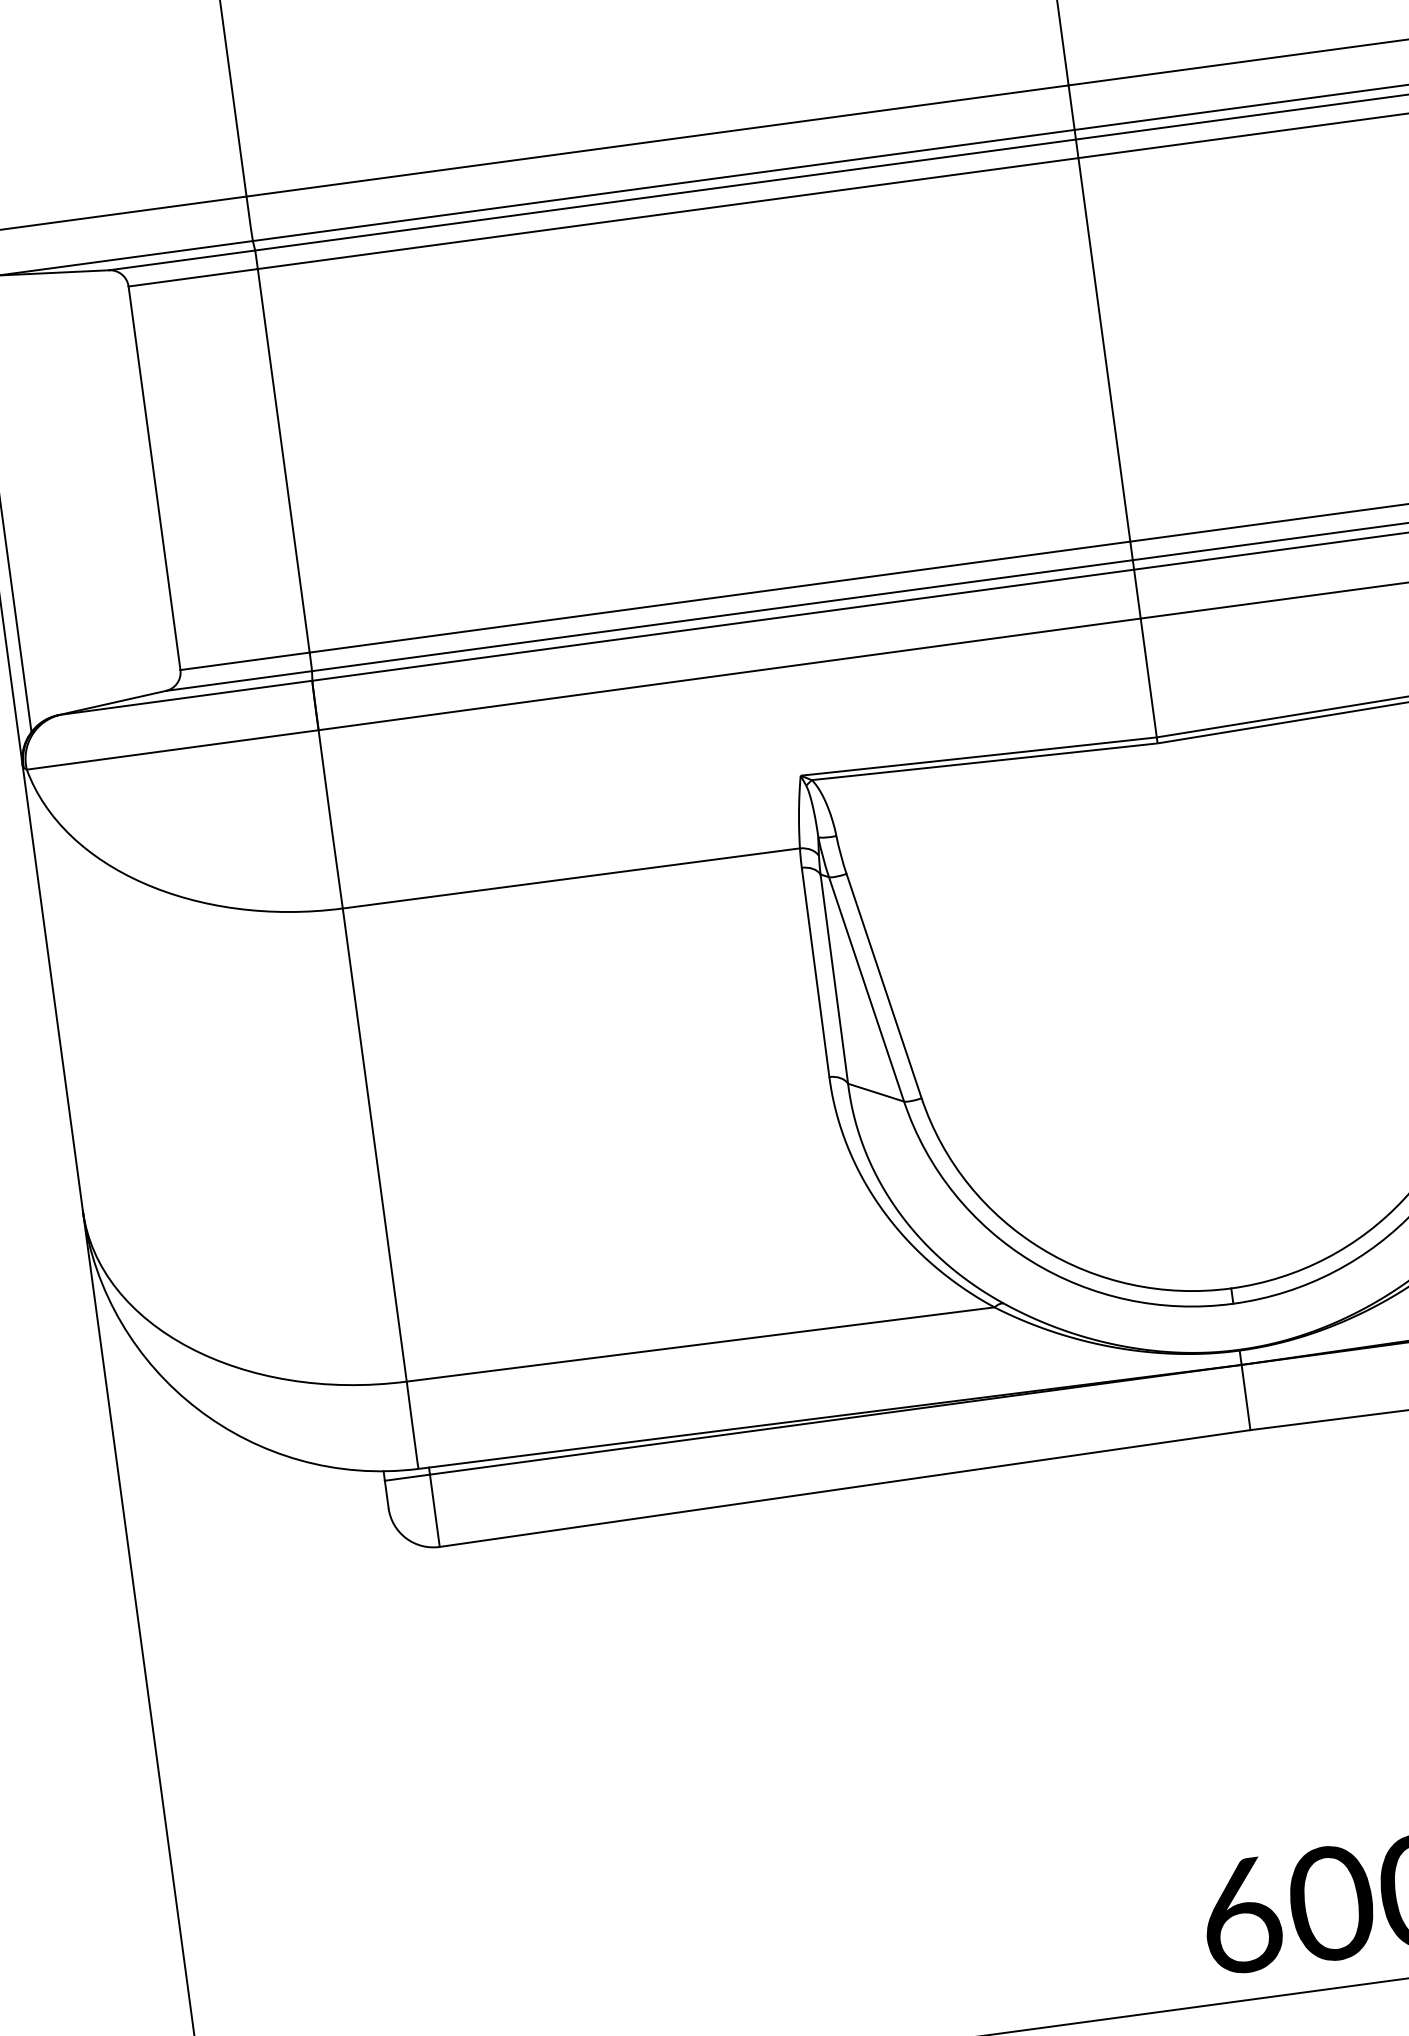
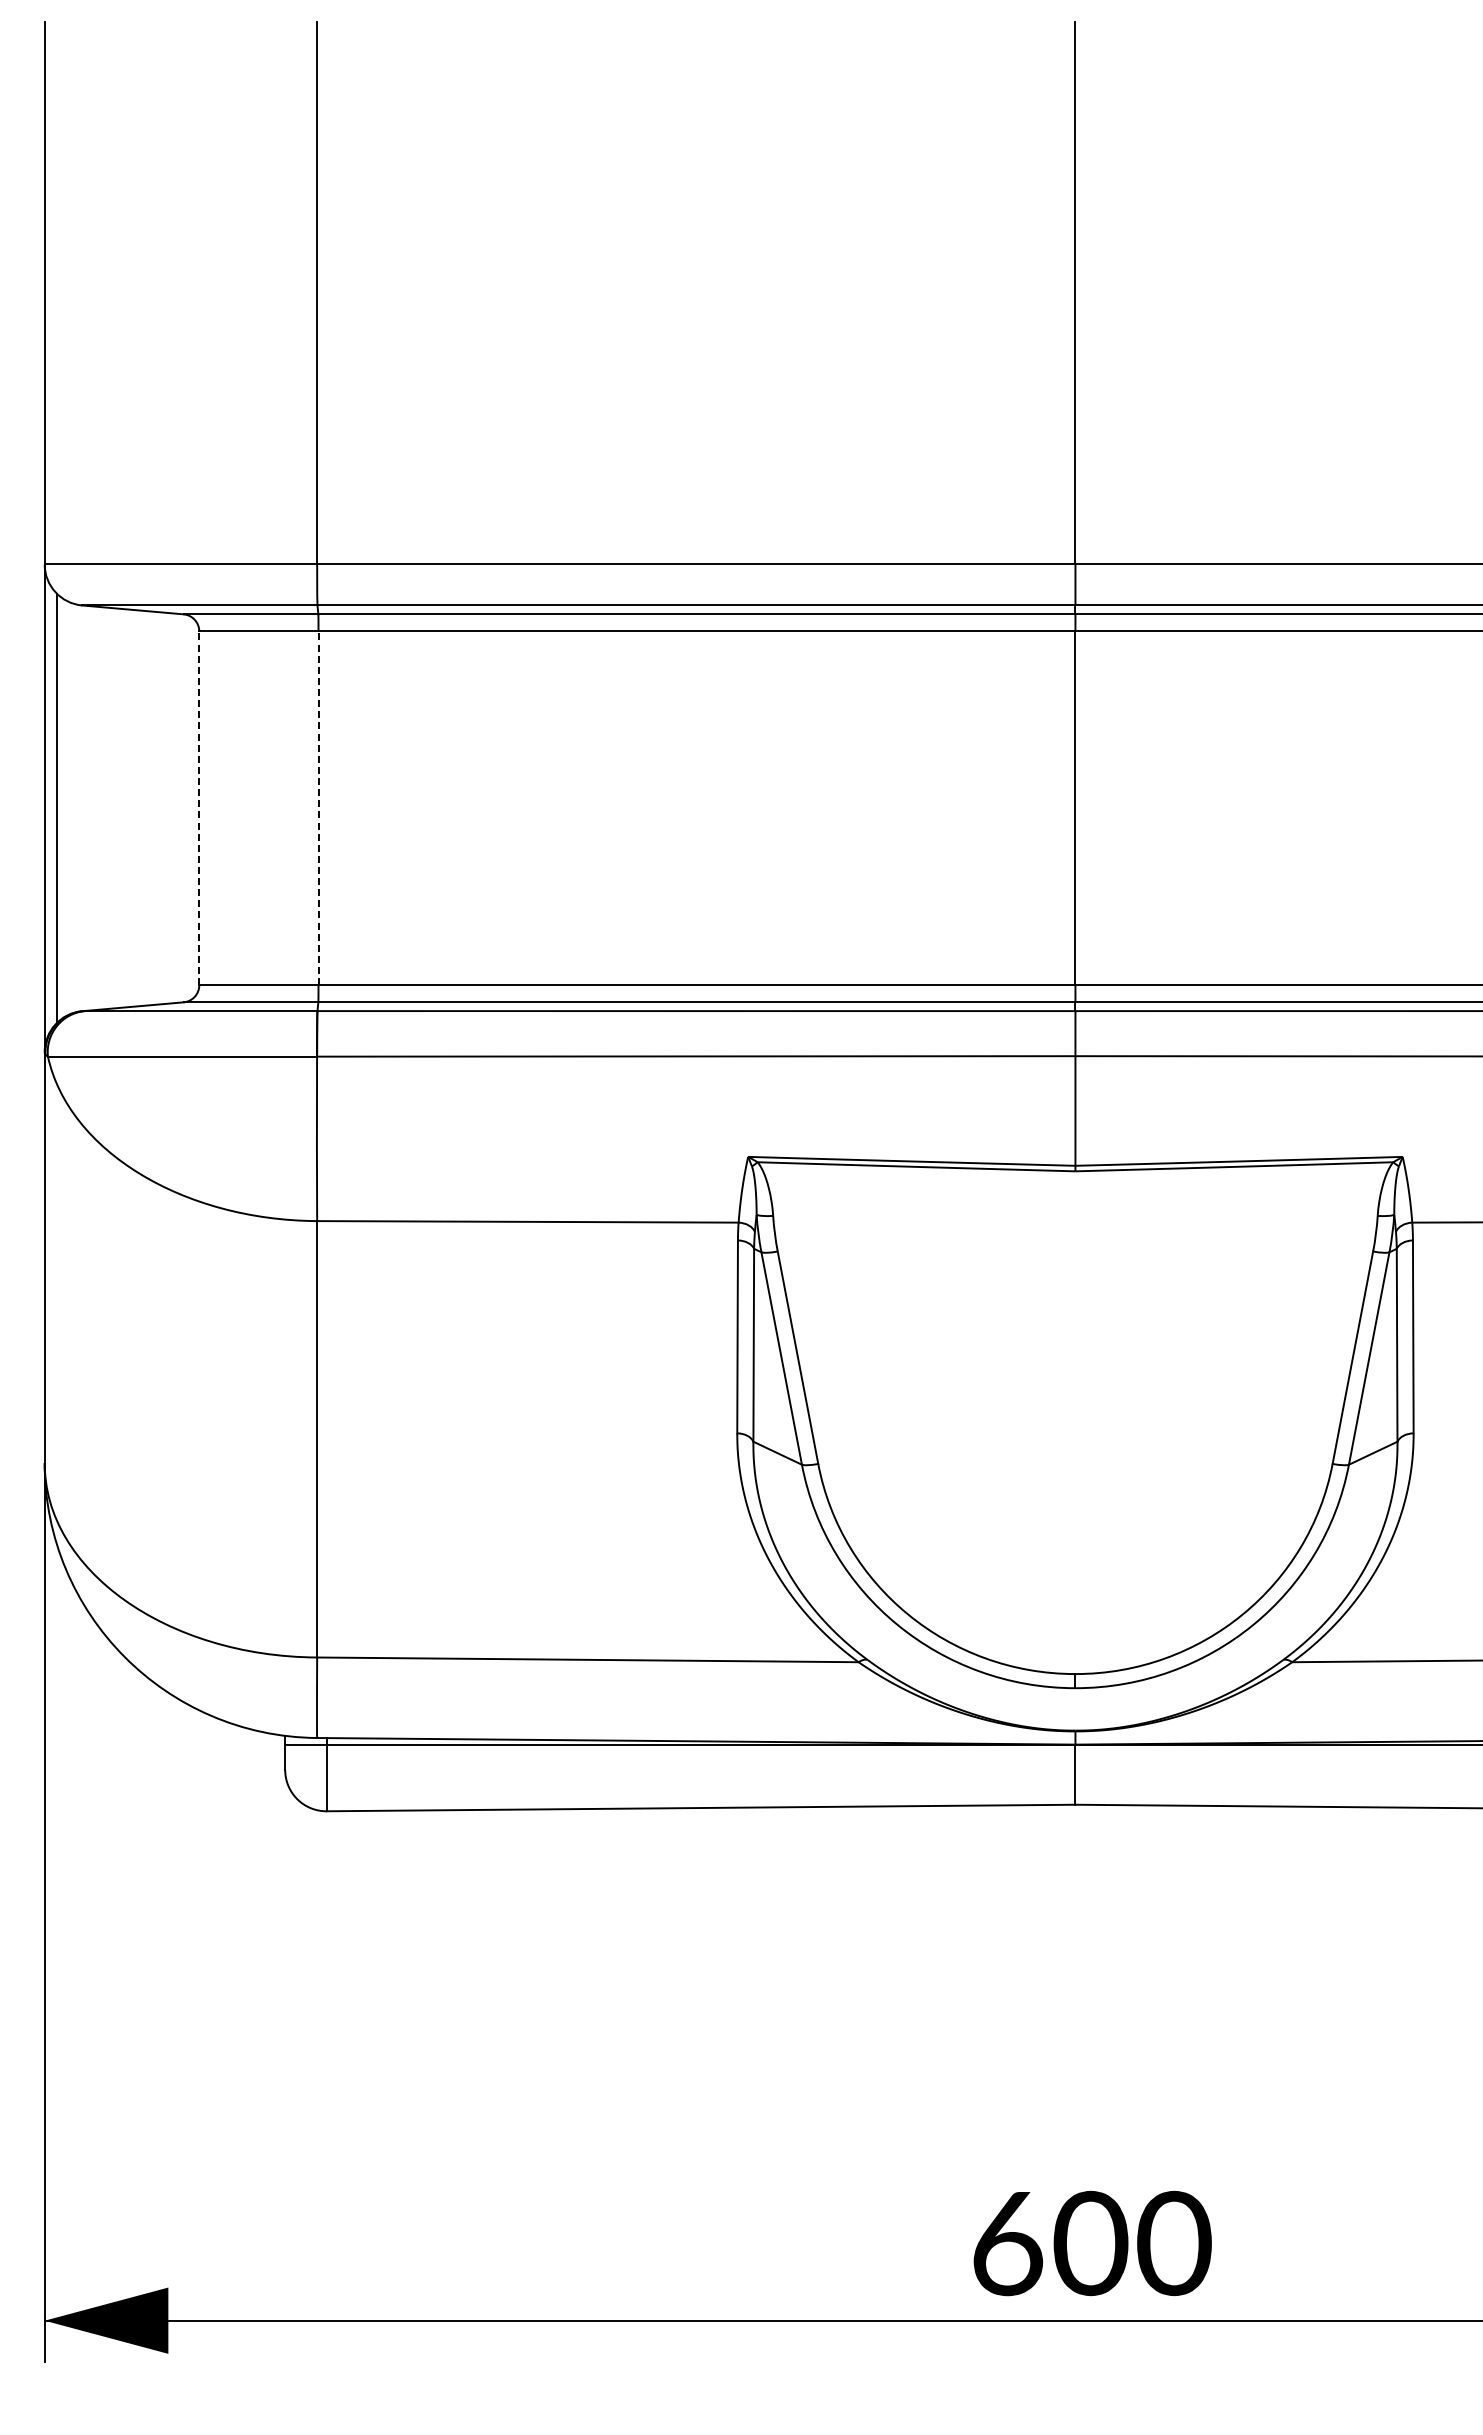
line: (283, 460) -> (318, 808), solid -> dashed
line: (154, 478) -> (199, 808), solid -> dashed

